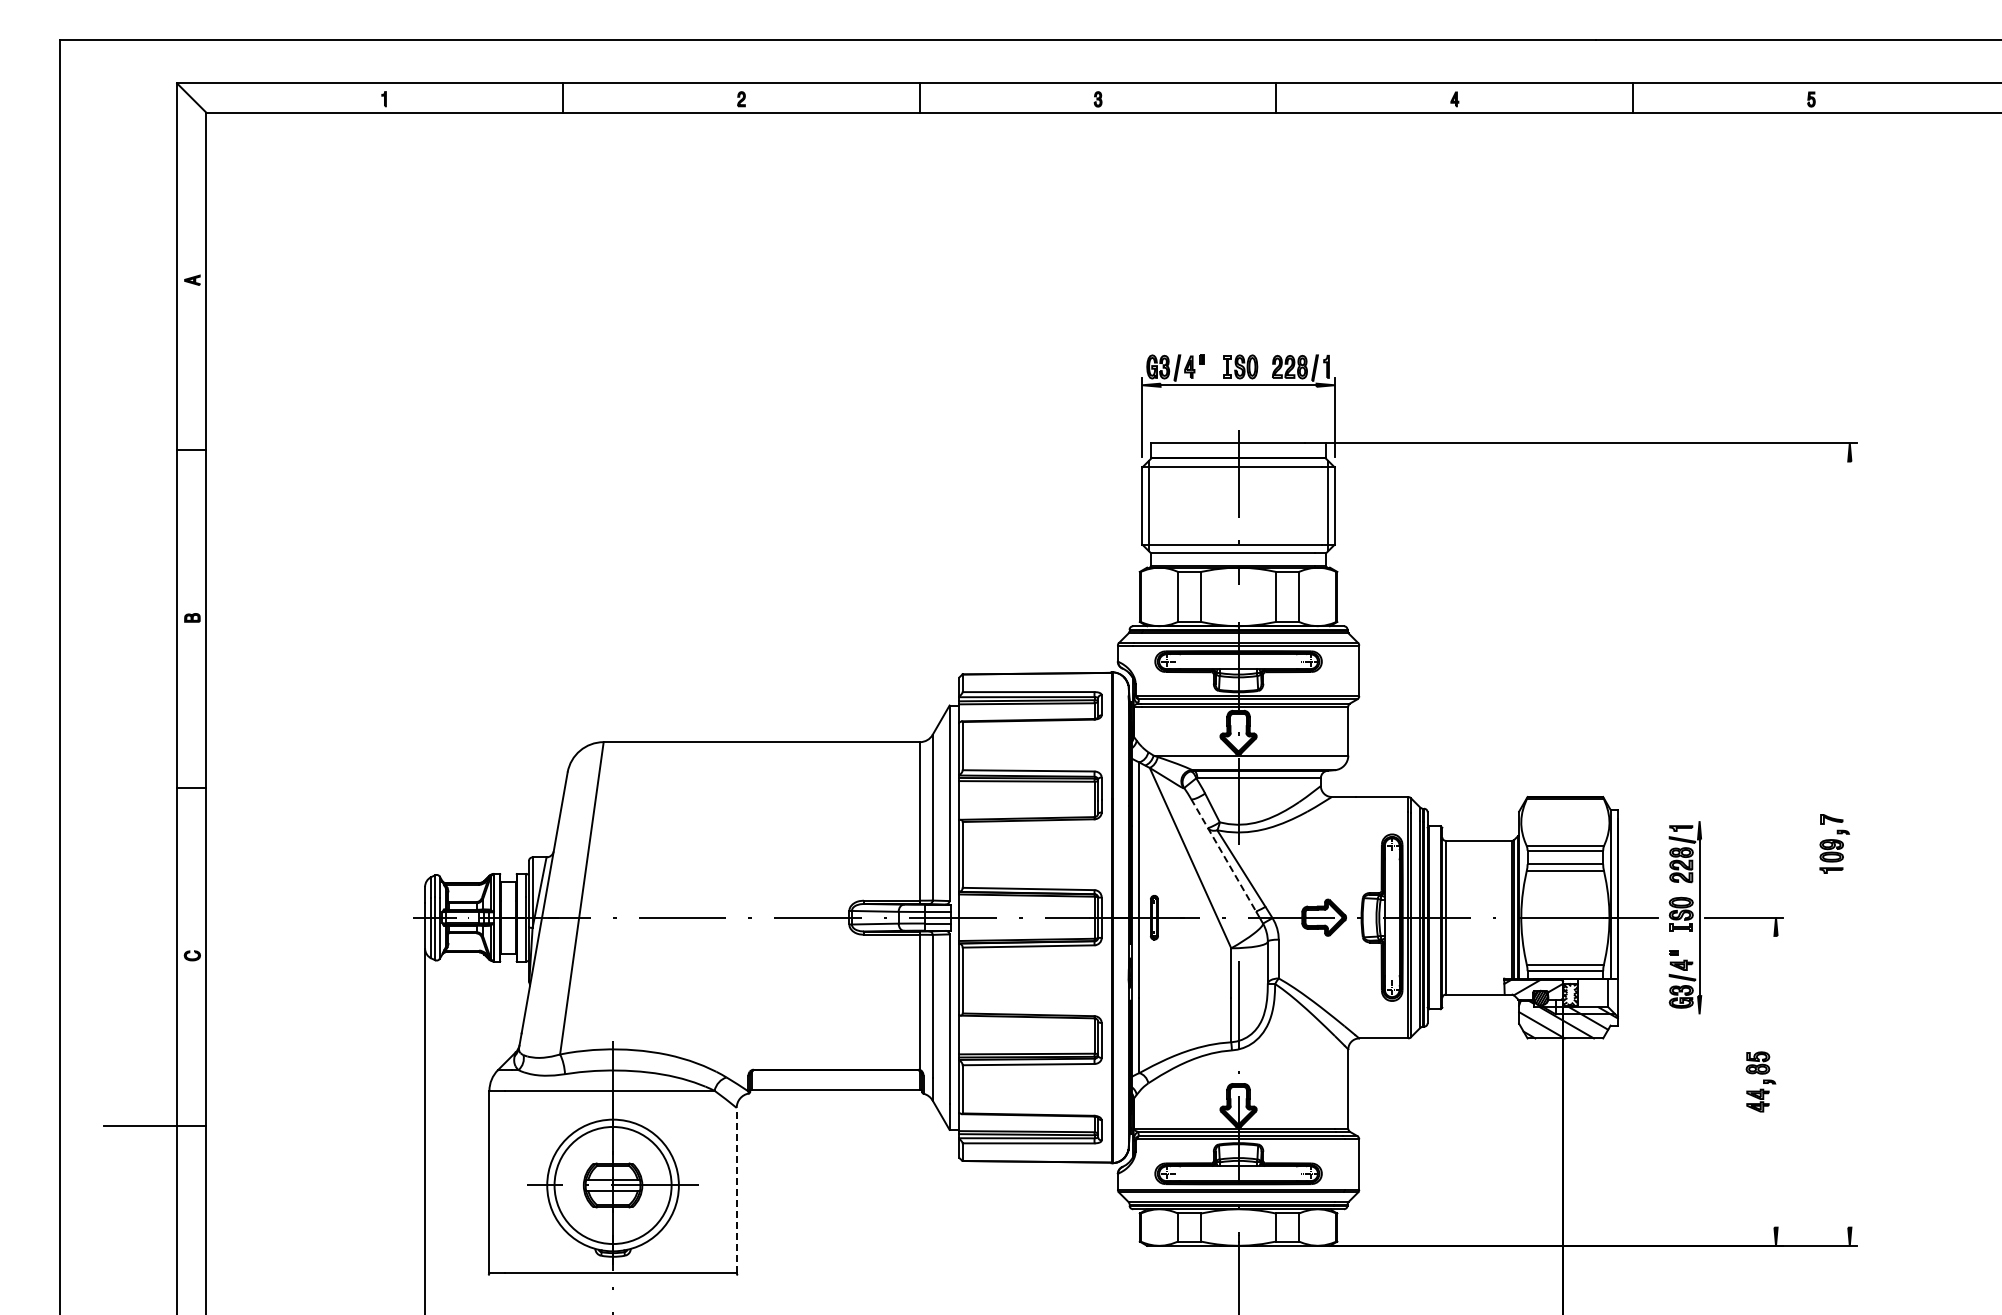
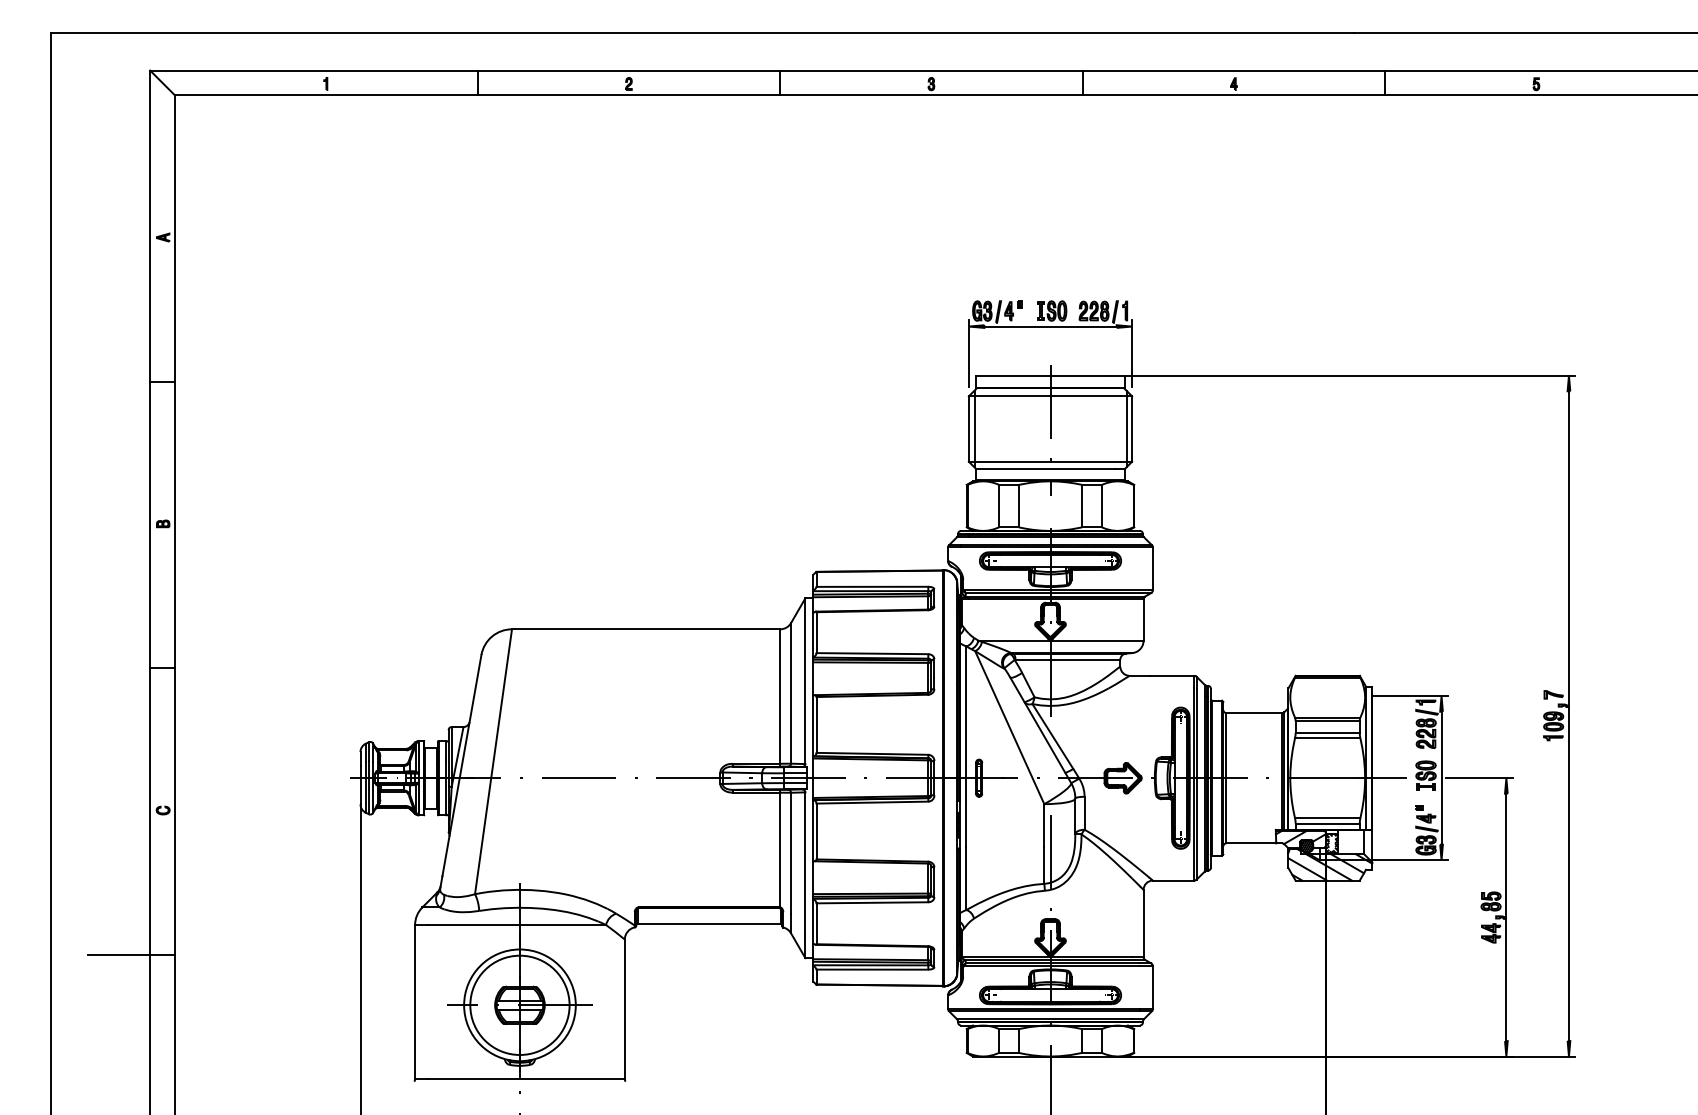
line: (1662, 821) -> (1410, 696), added
line: (1849, 844) -> (1568, 716), added
line: (1223, 855) -> (1037, 725), dashed -> solid
line: (1662, 1014) -> (1410, 860), added
line: (1776, 1081) -> (1506, 917), added
line: (736, 1189) -> (624, 1008), dashed -> solid

